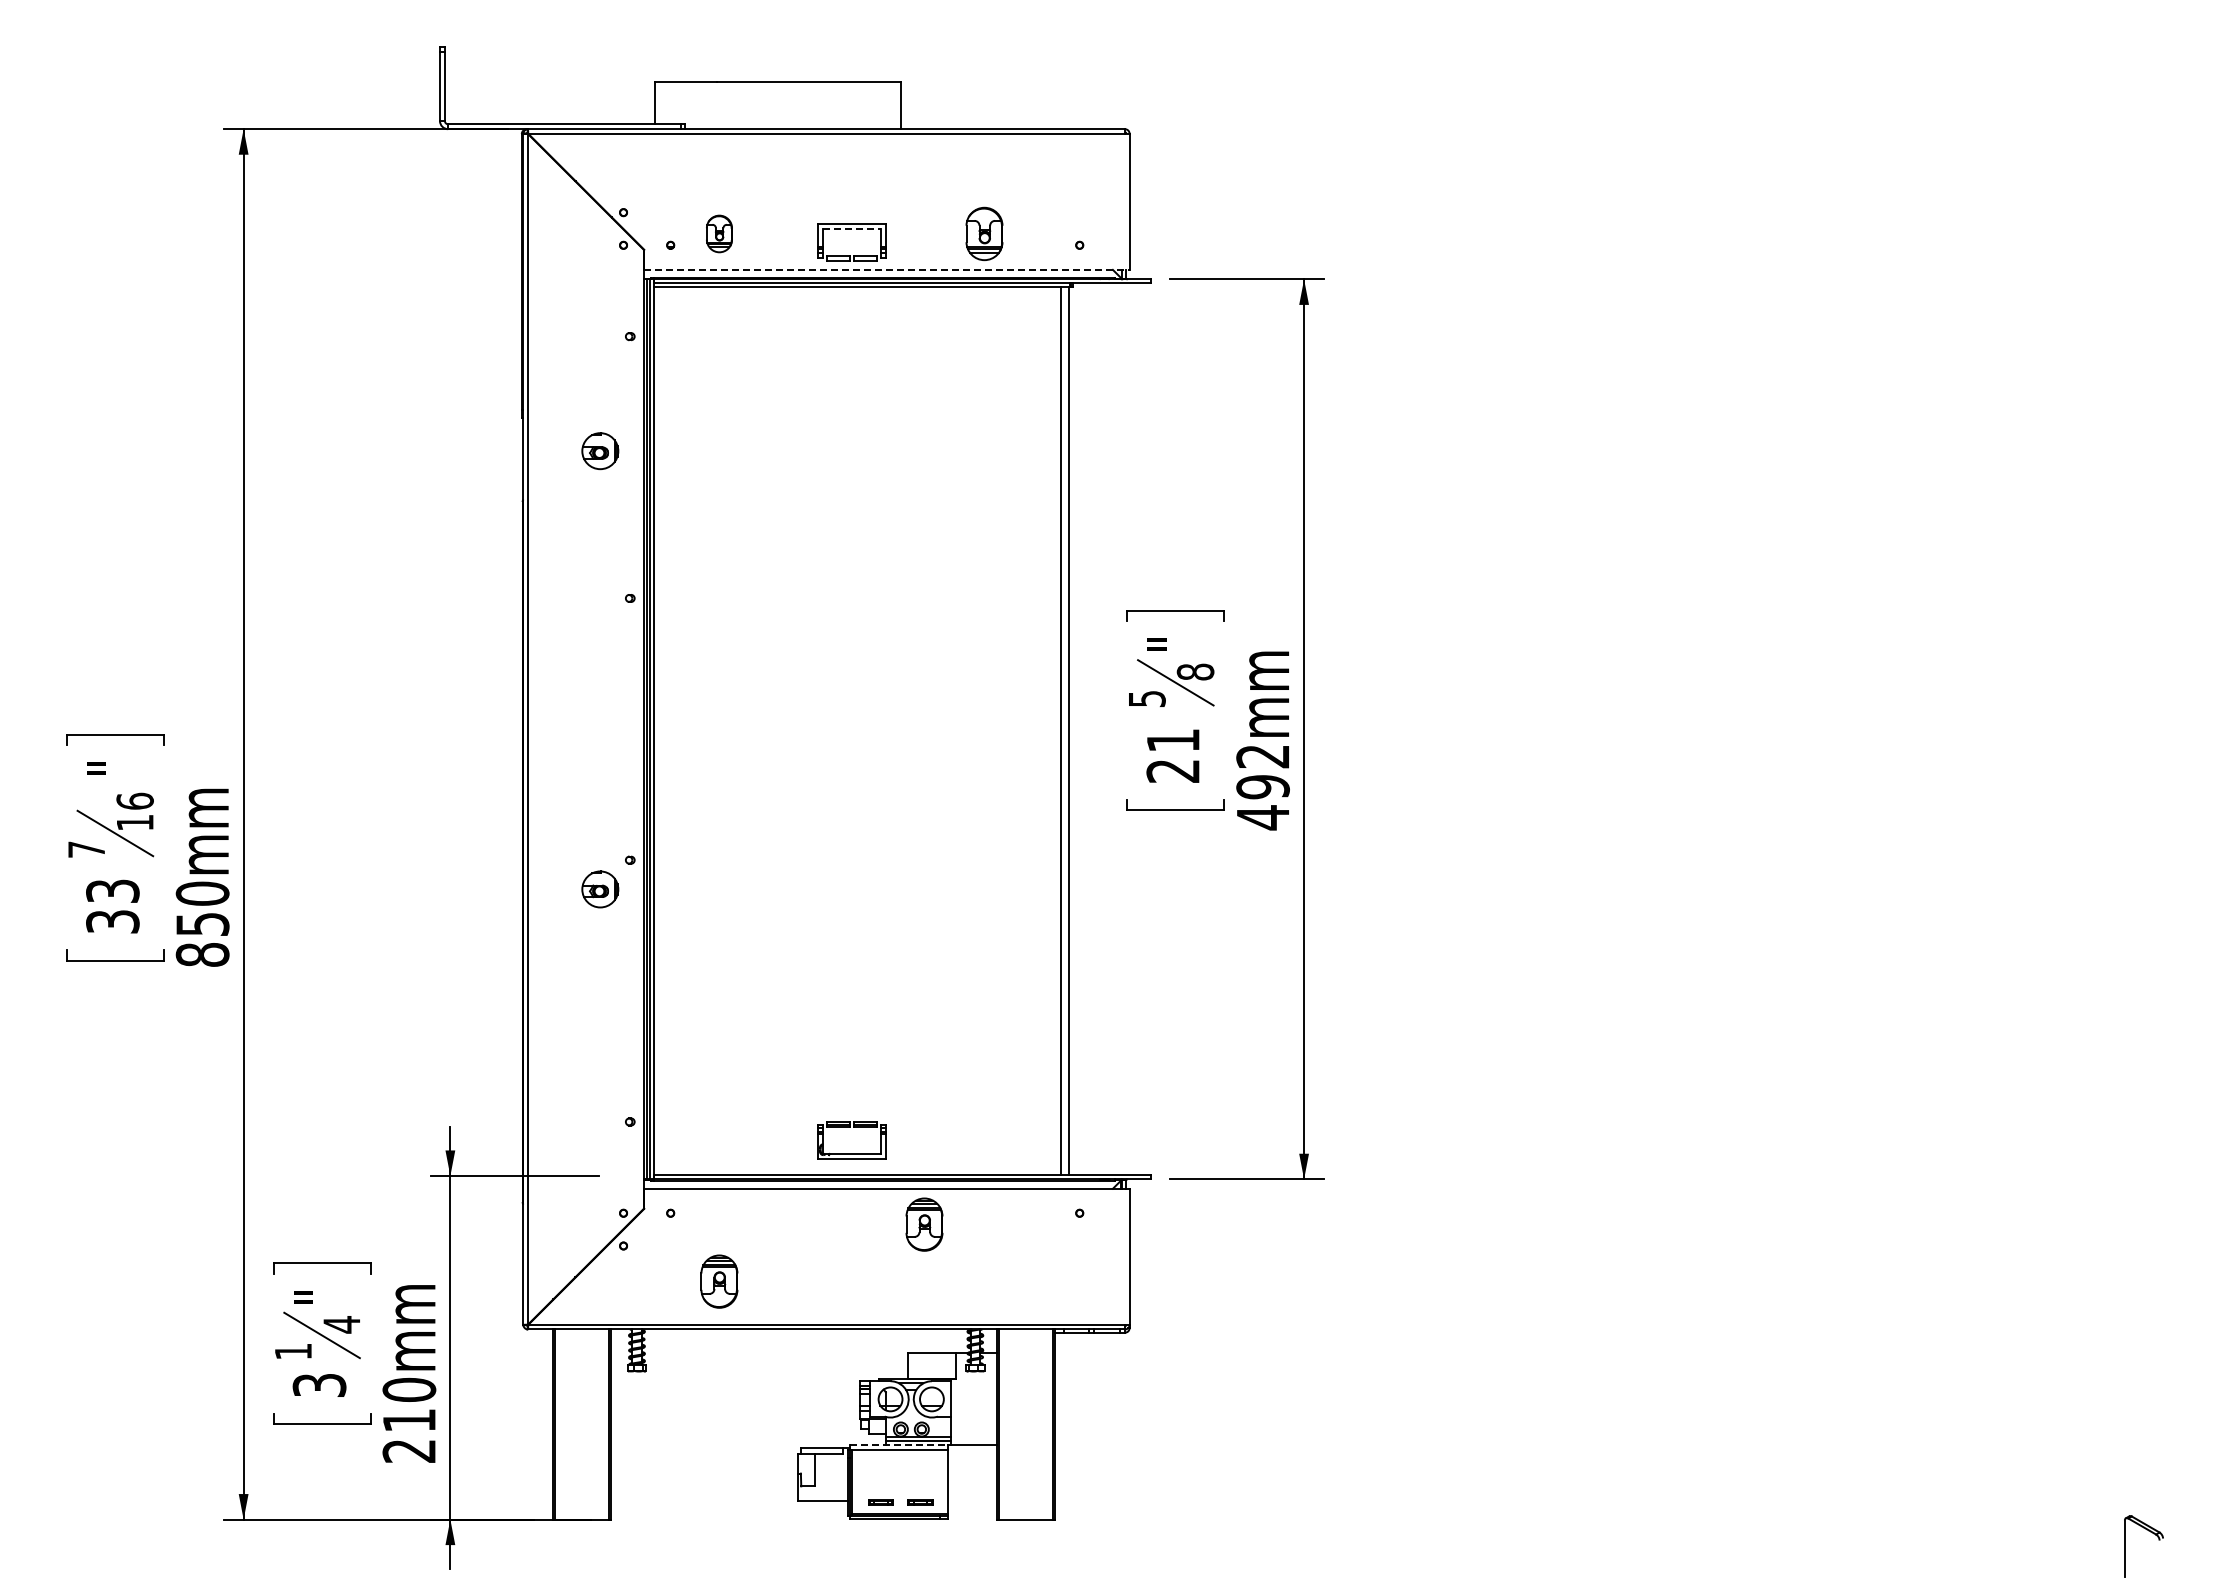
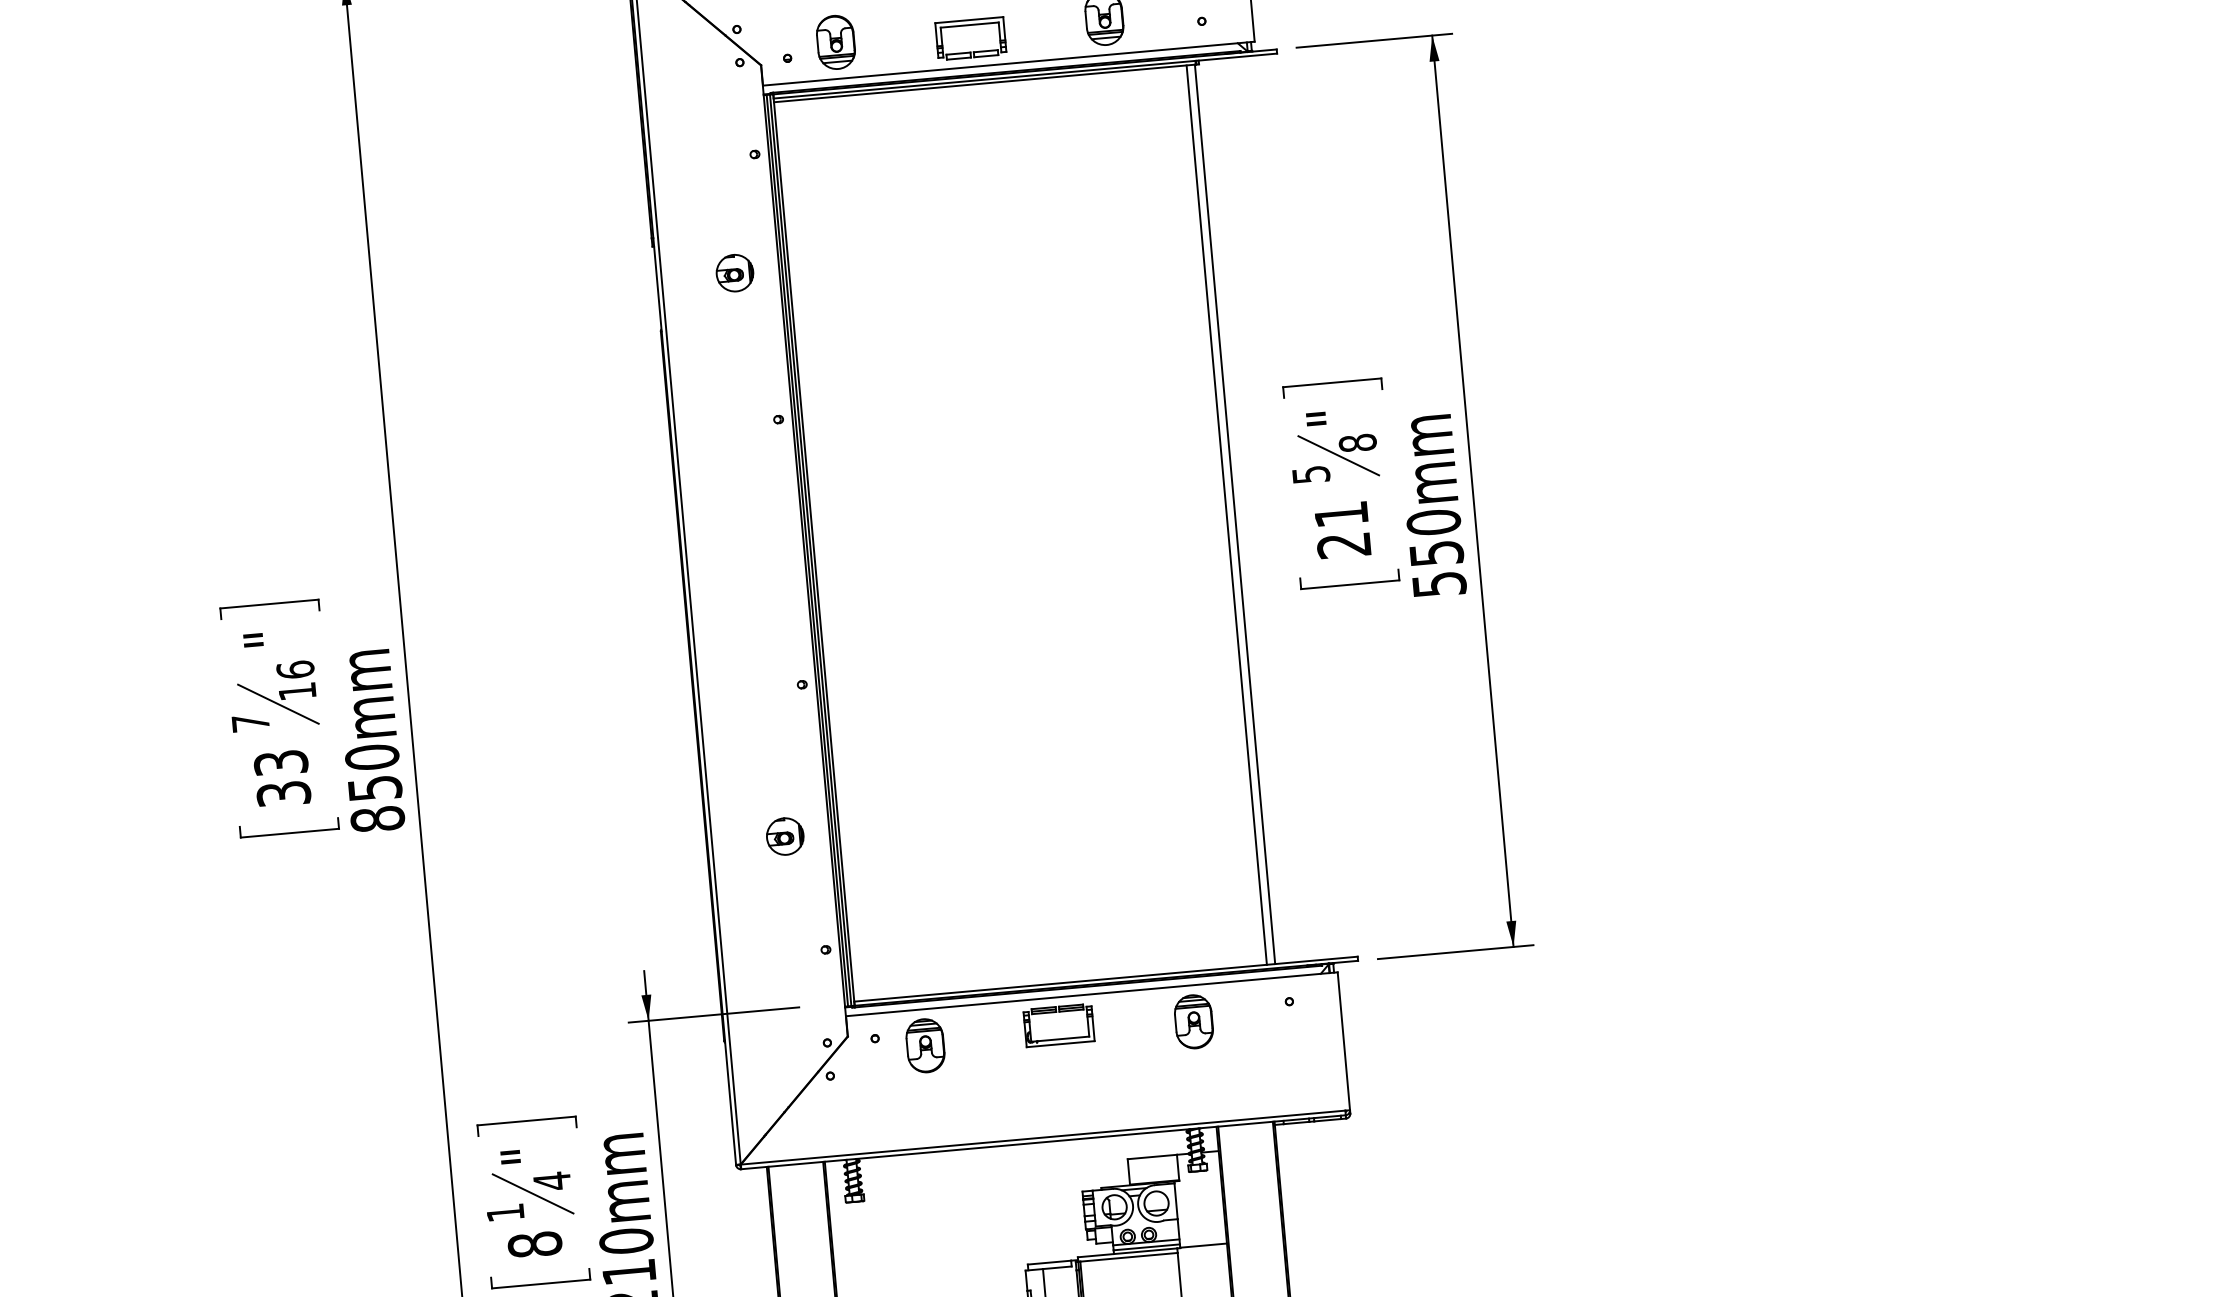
line: (851, 228) -> (969, 24), dashed -> solid
part: (719, 233) -> (836, 41), size x1.43
line: (886, 269) -> (1008, 63), dashed -> solid
text: (1262, 787) -> (1436, 553), 492mm -> 550mm
part: (600, 889) -> (785, 836), moved
part: (851, 1153) -> (1059, 1038), moved
part: (924, 1224) -> (1193, 1021), moved
part: (719, 1281) -> (925, 1045), moved
text: (319, 1385) -> (535, 1244), 3 -> 8
line: (899, 1445) -> (1127, 1253), dashed -> solid

